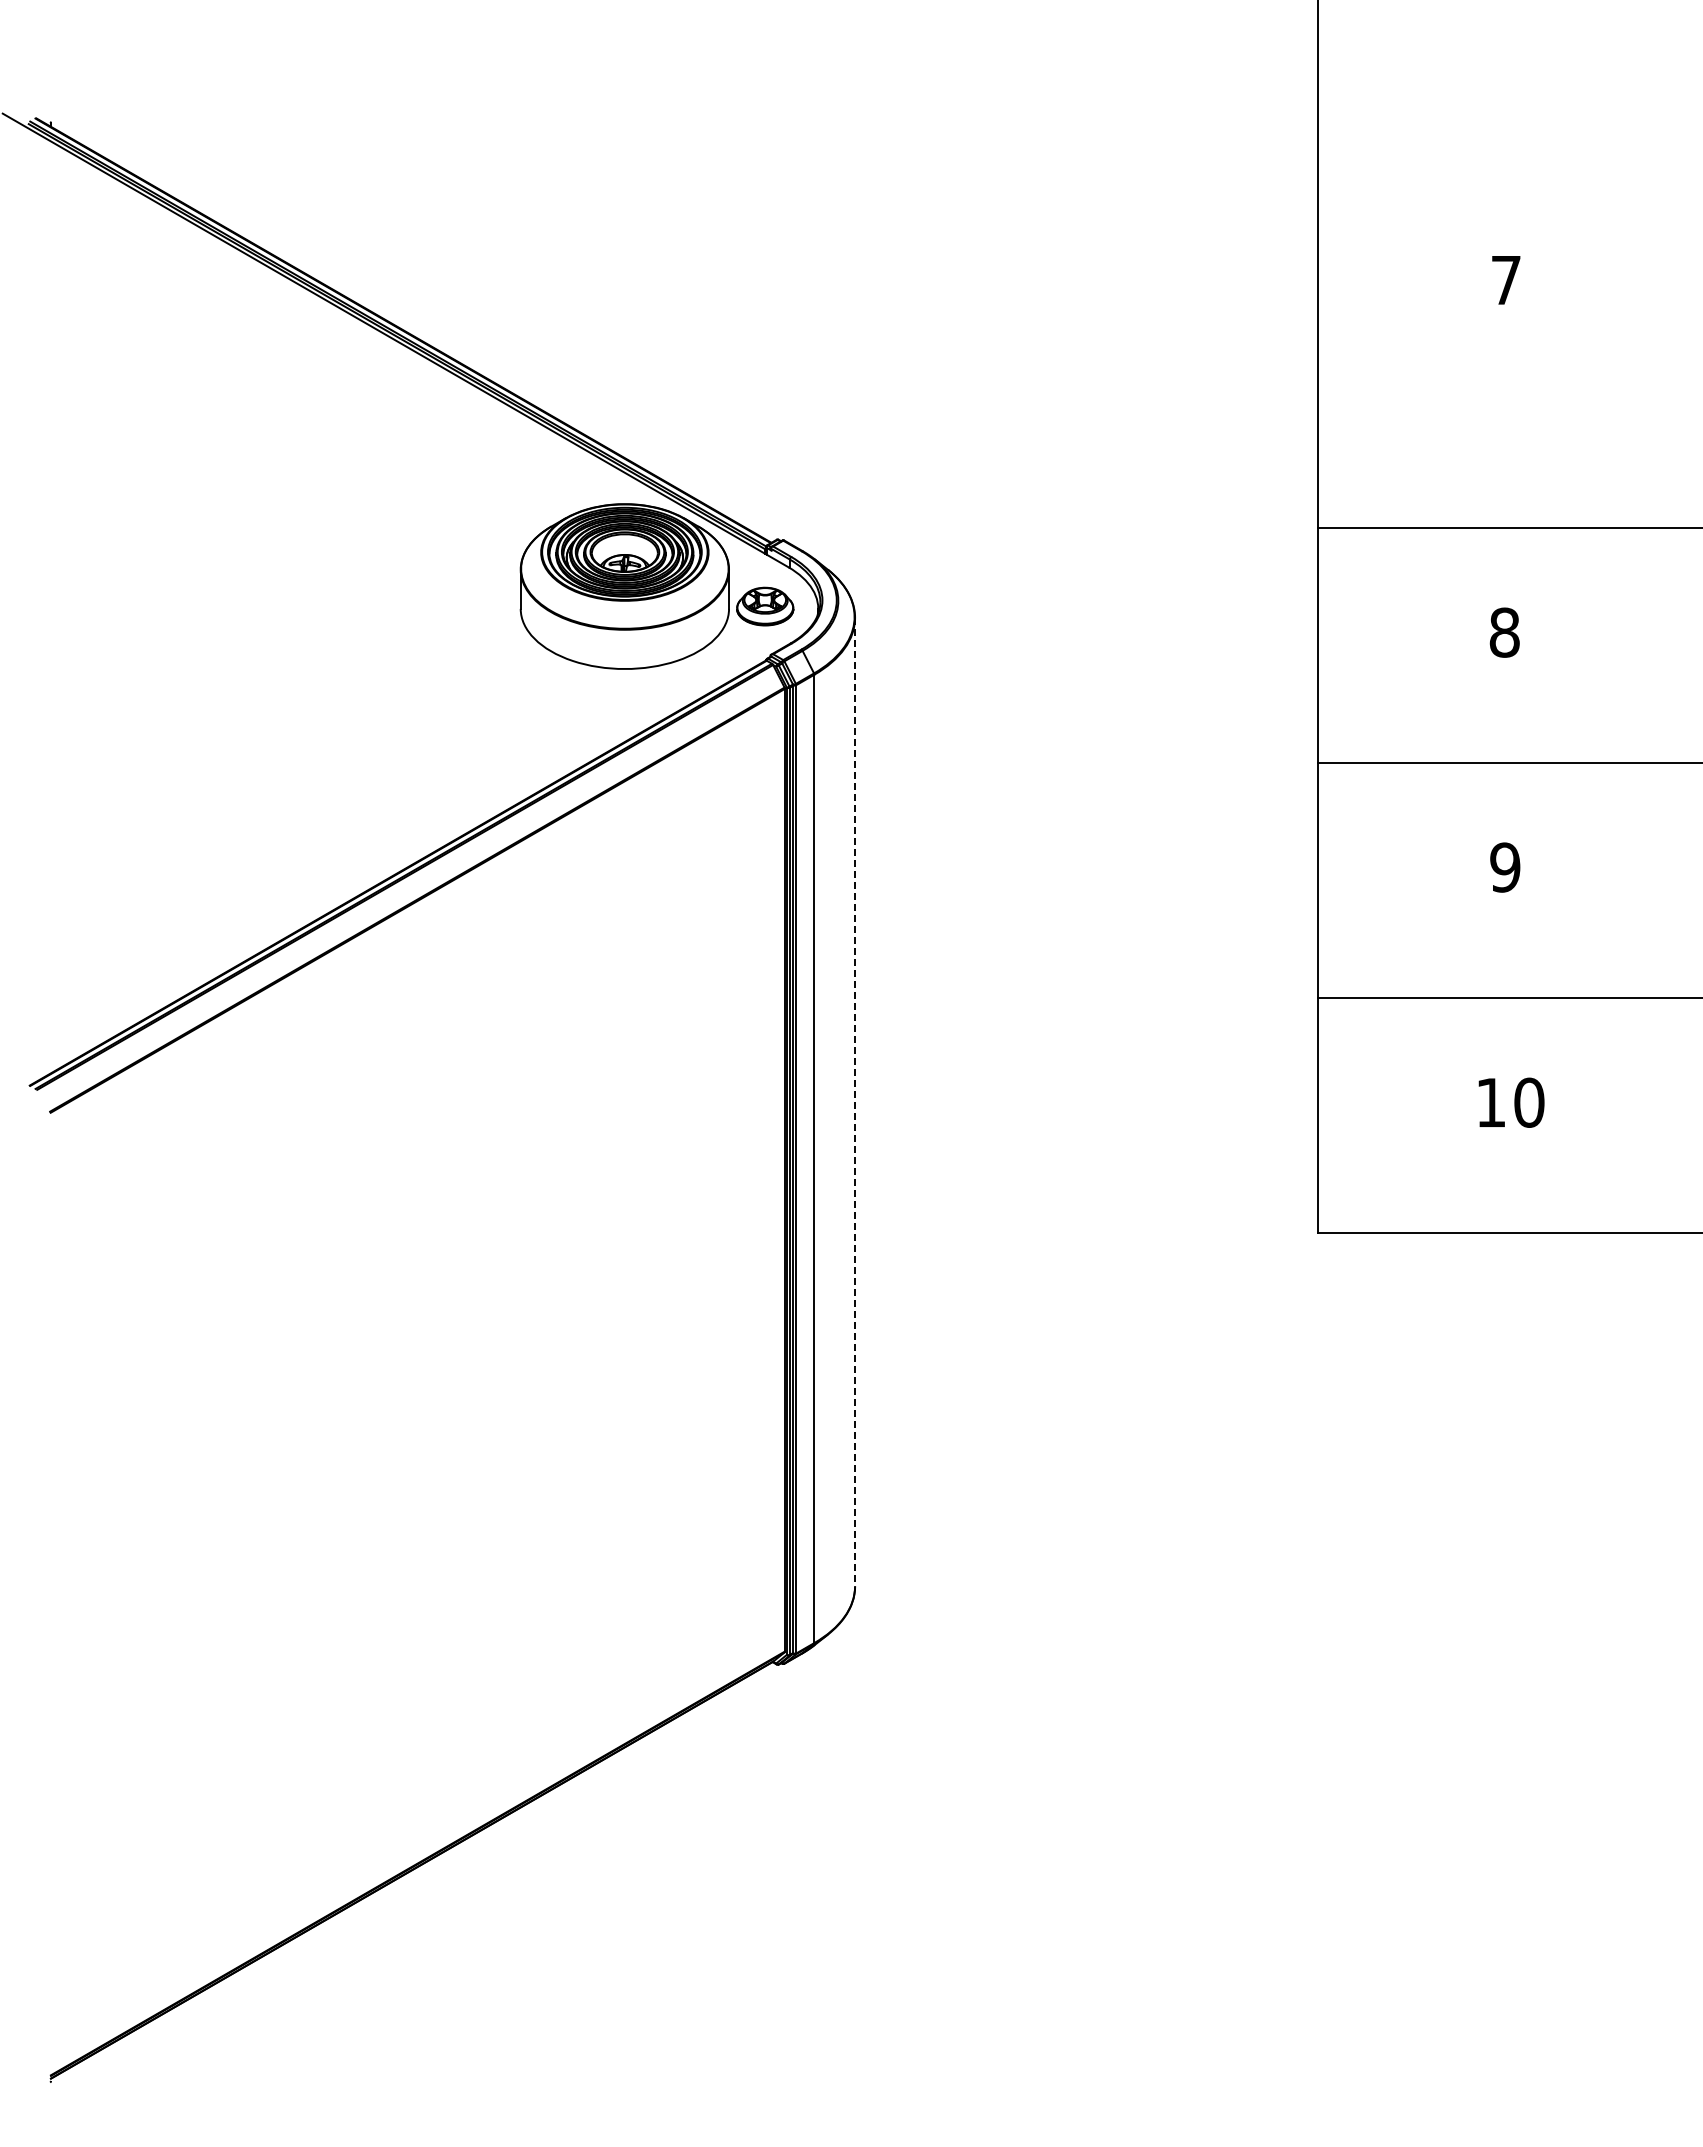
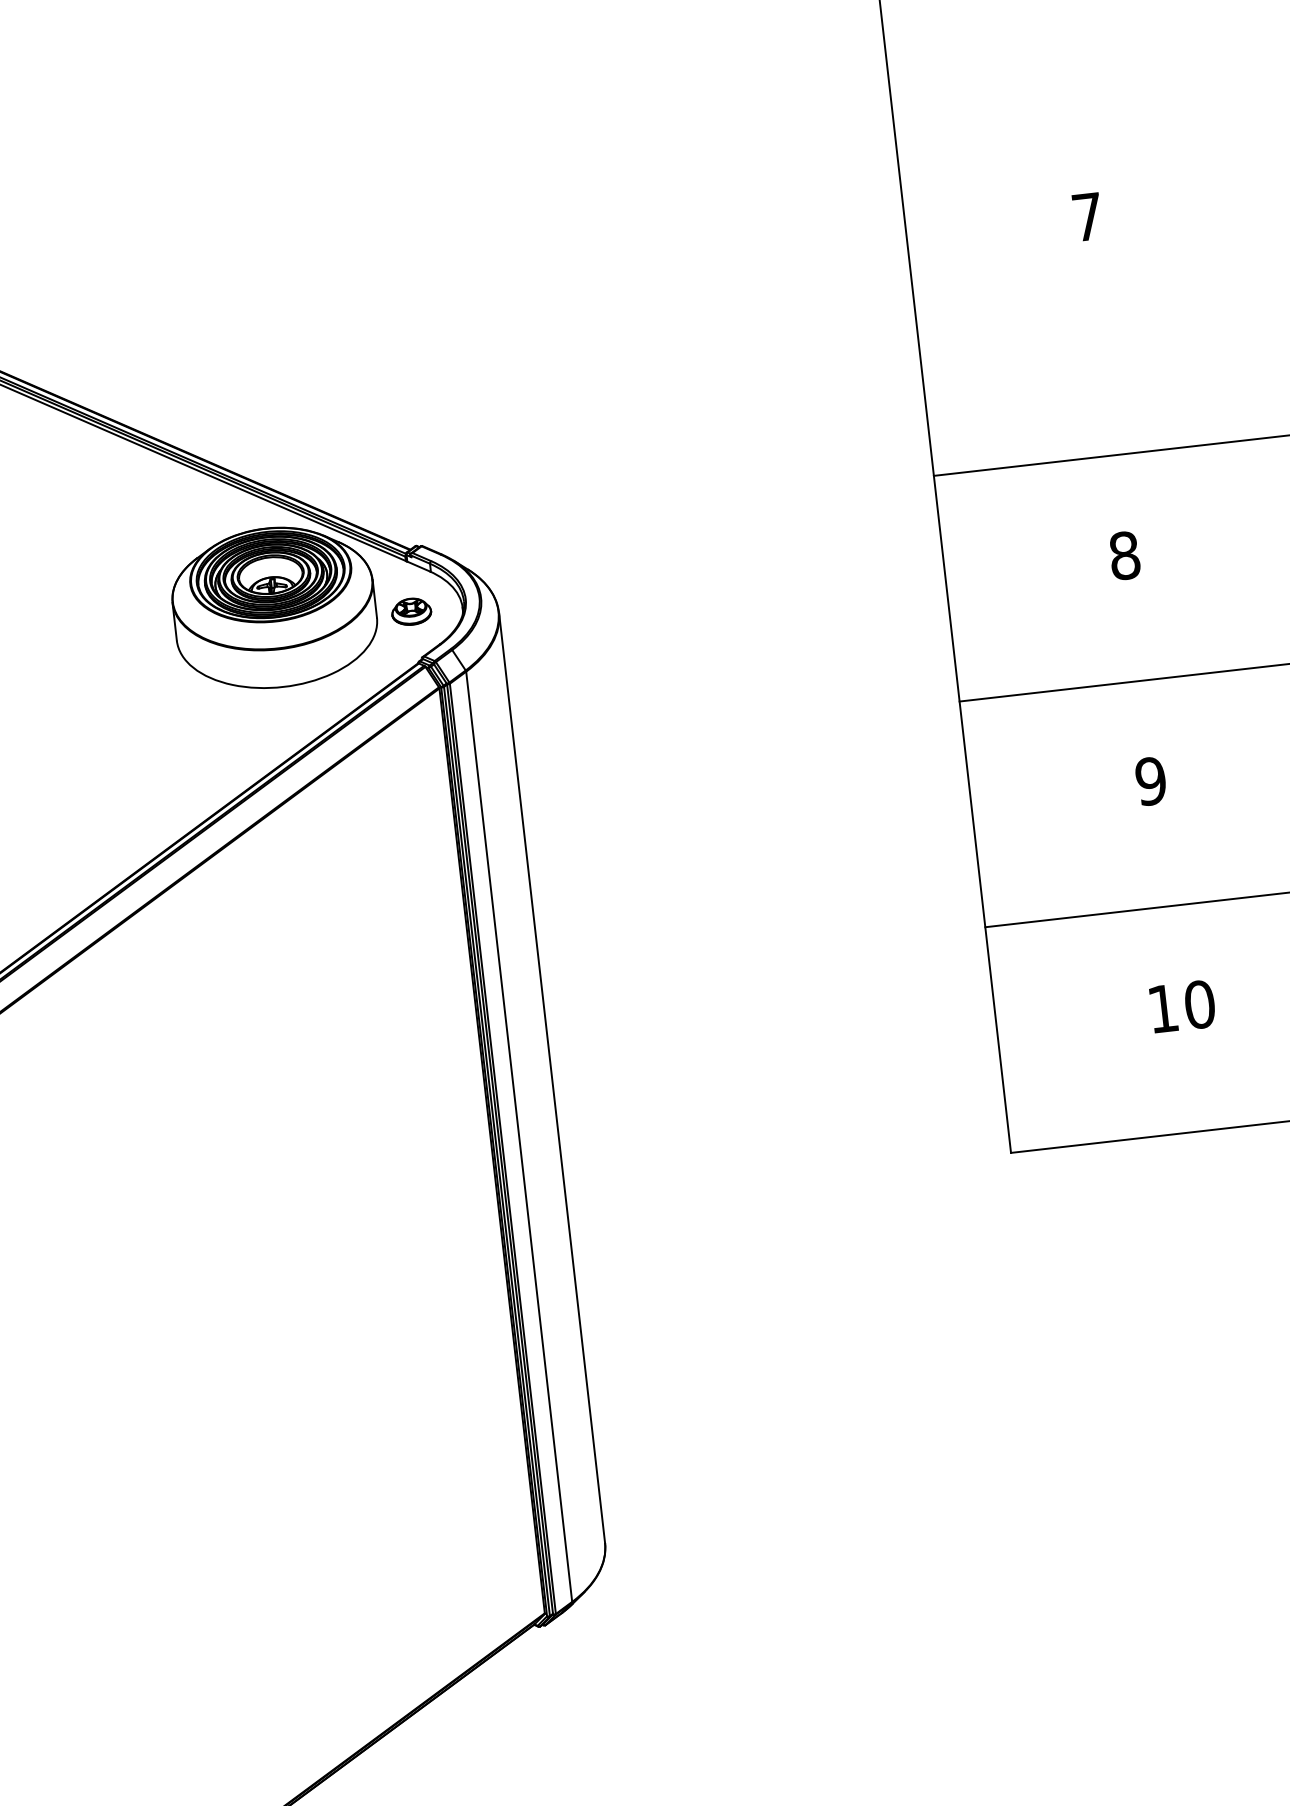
part: (765, 606) -> (411, 611), size x0.71
line: (855, 1102) -> (552, 1078), dashed -> solid

